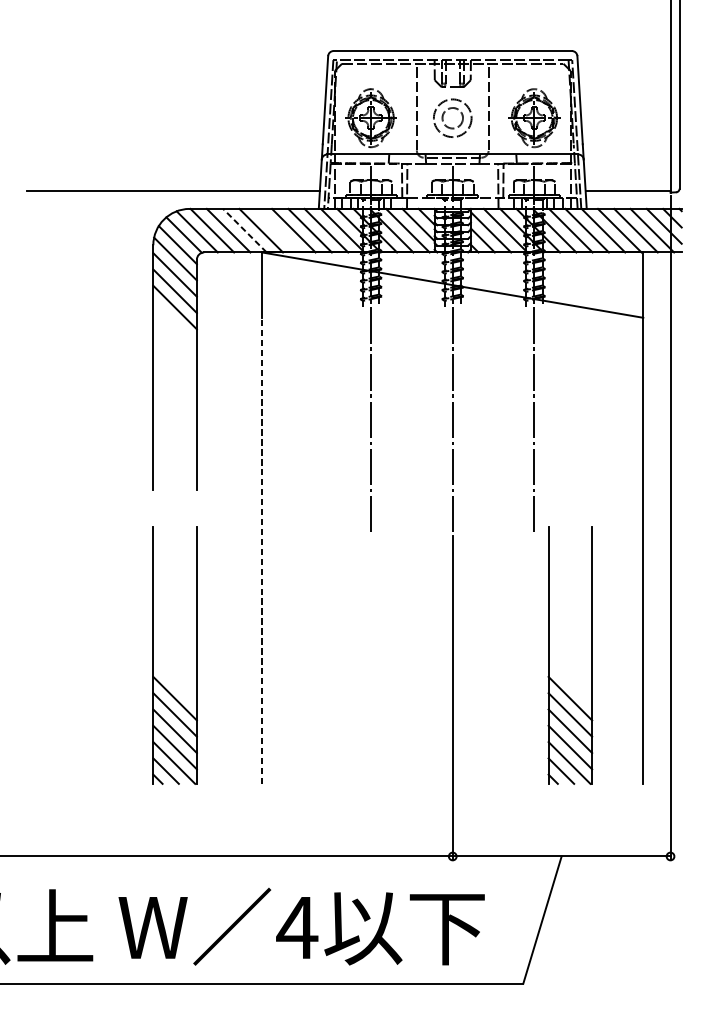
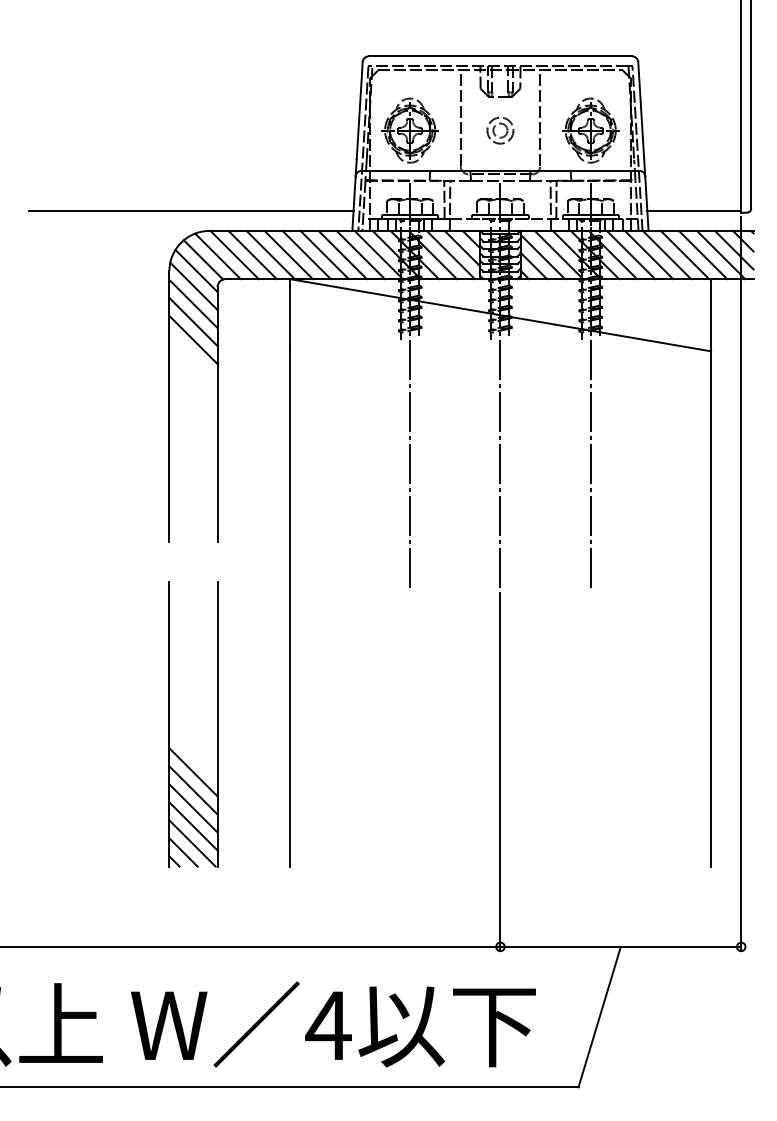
part: (452, 118) -> (500, 130), size x0.62
line: (244, 230) -> (270, 254), dashed -> solid
line: (277, 230) -> (306, 254), added
line: (261, 550) -> (289, 608), dashed -> solid
part: (548, 655) -> (606, 724), removed

